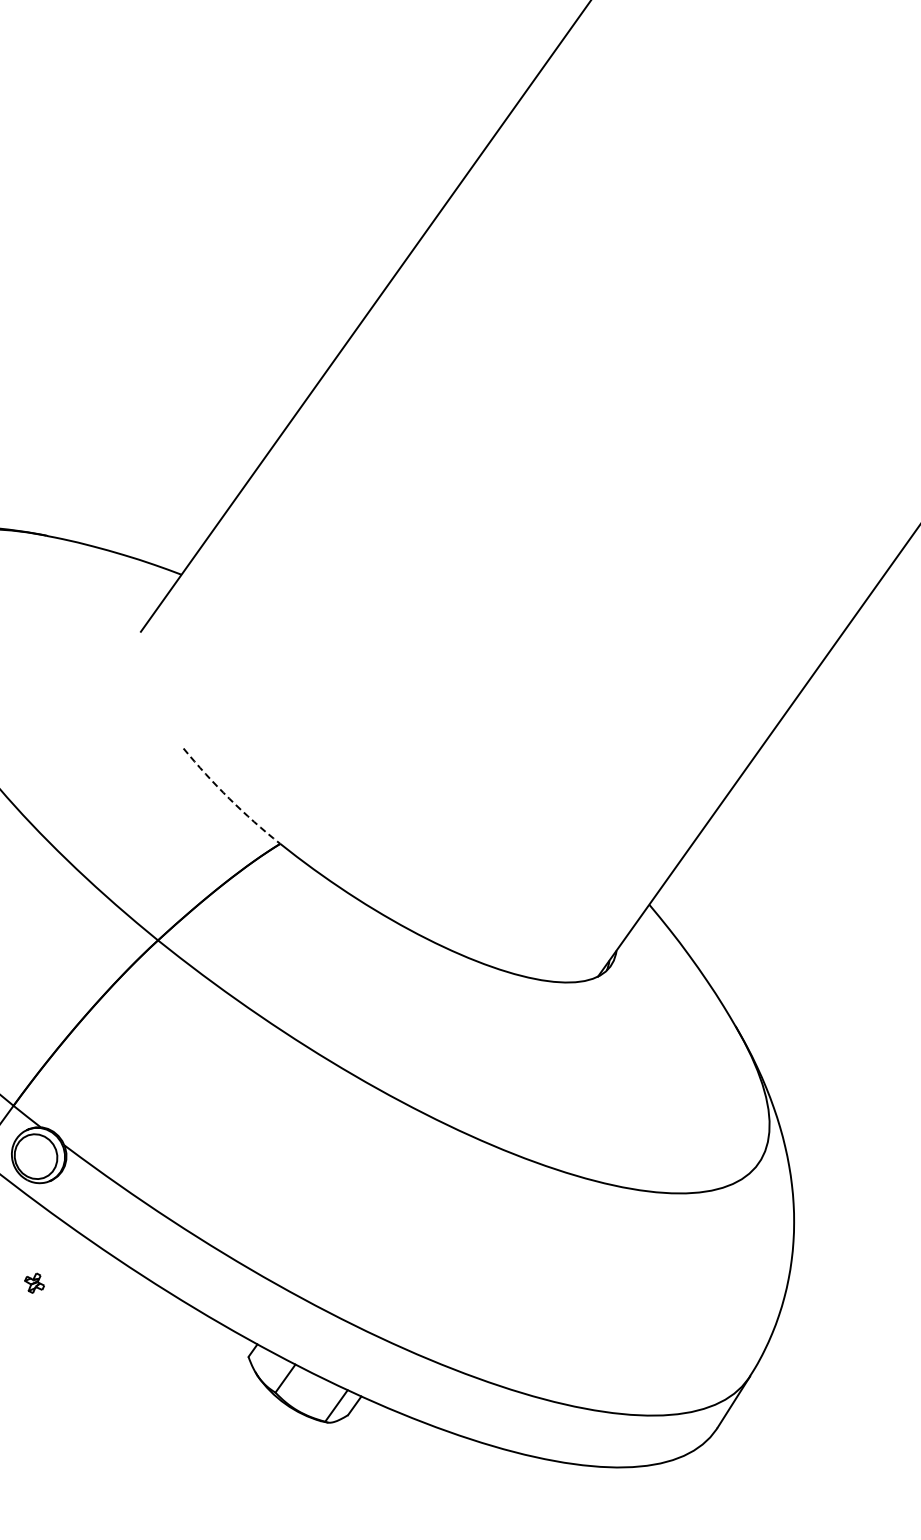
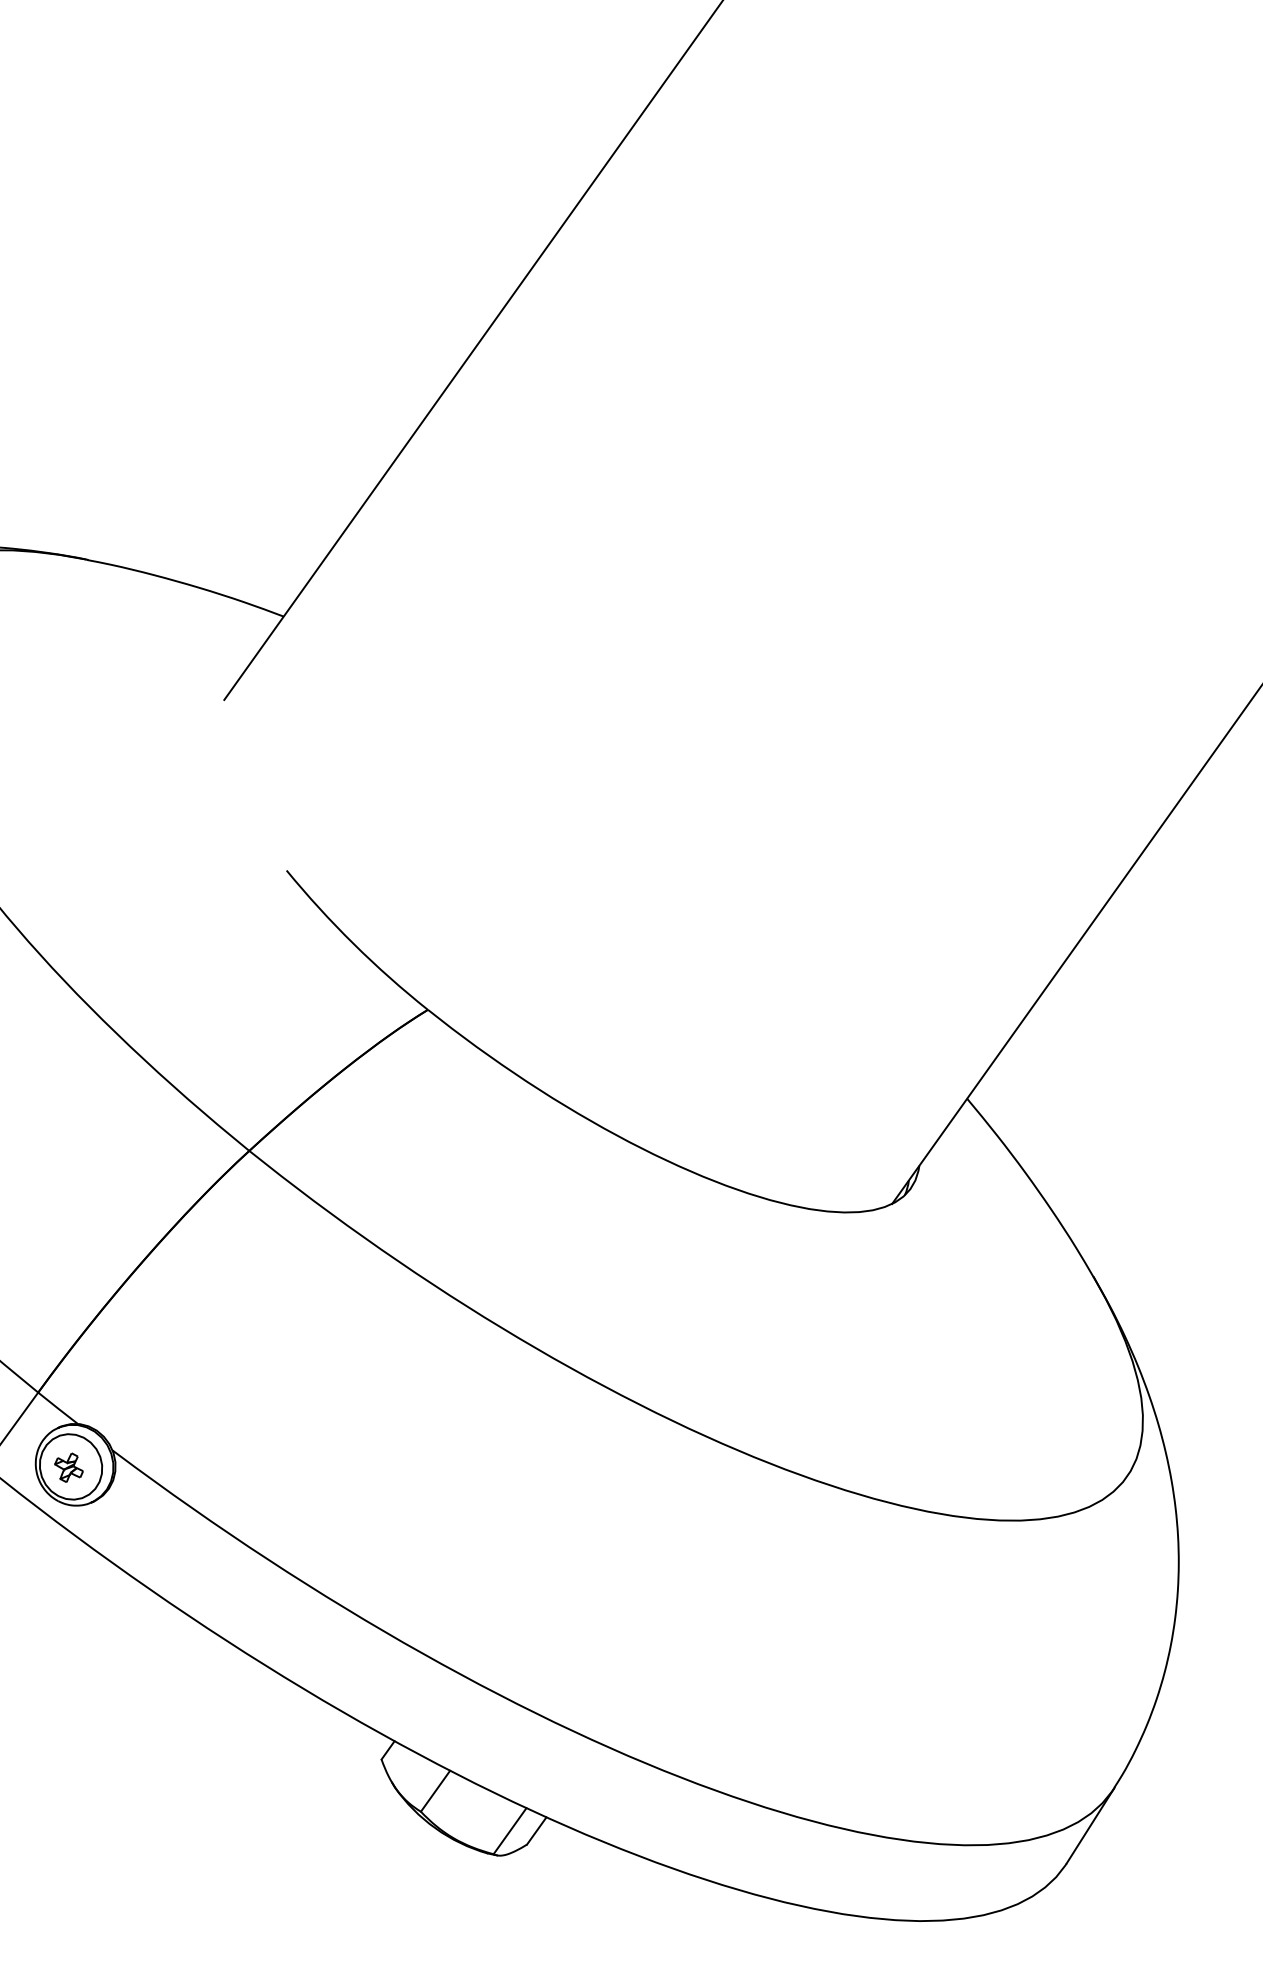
arc: (229, 798) -> (353, 943), dashed -> solid
part: (34, 1282) -> (68, 1466), moved

